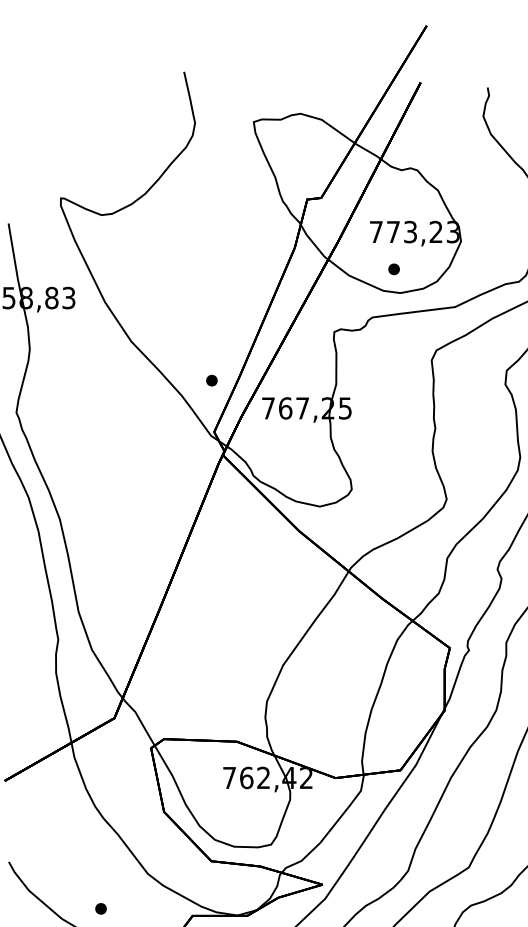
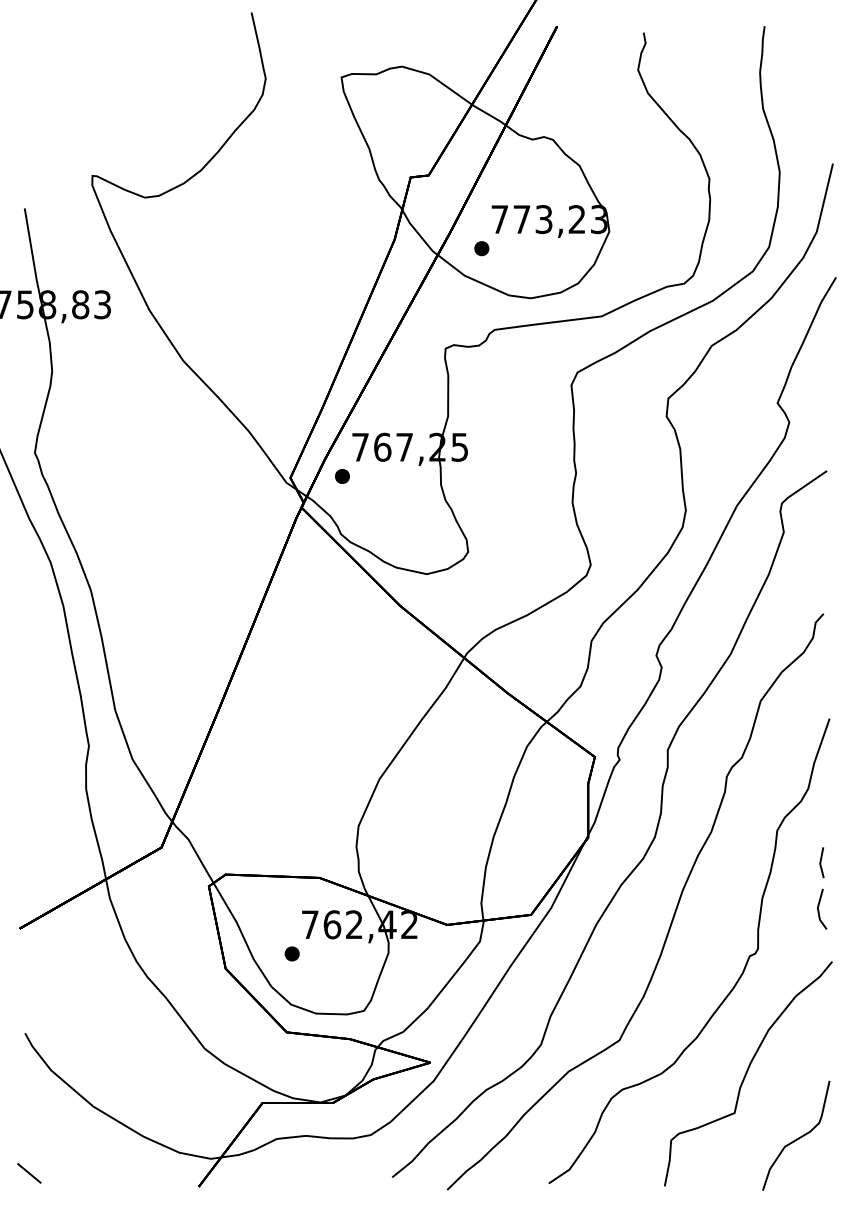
part: (393, 269) -> (481, 248), moved
part: (211, 380) -> (342, 476), moved
part: (100, 908) -> (291, 953), moved

